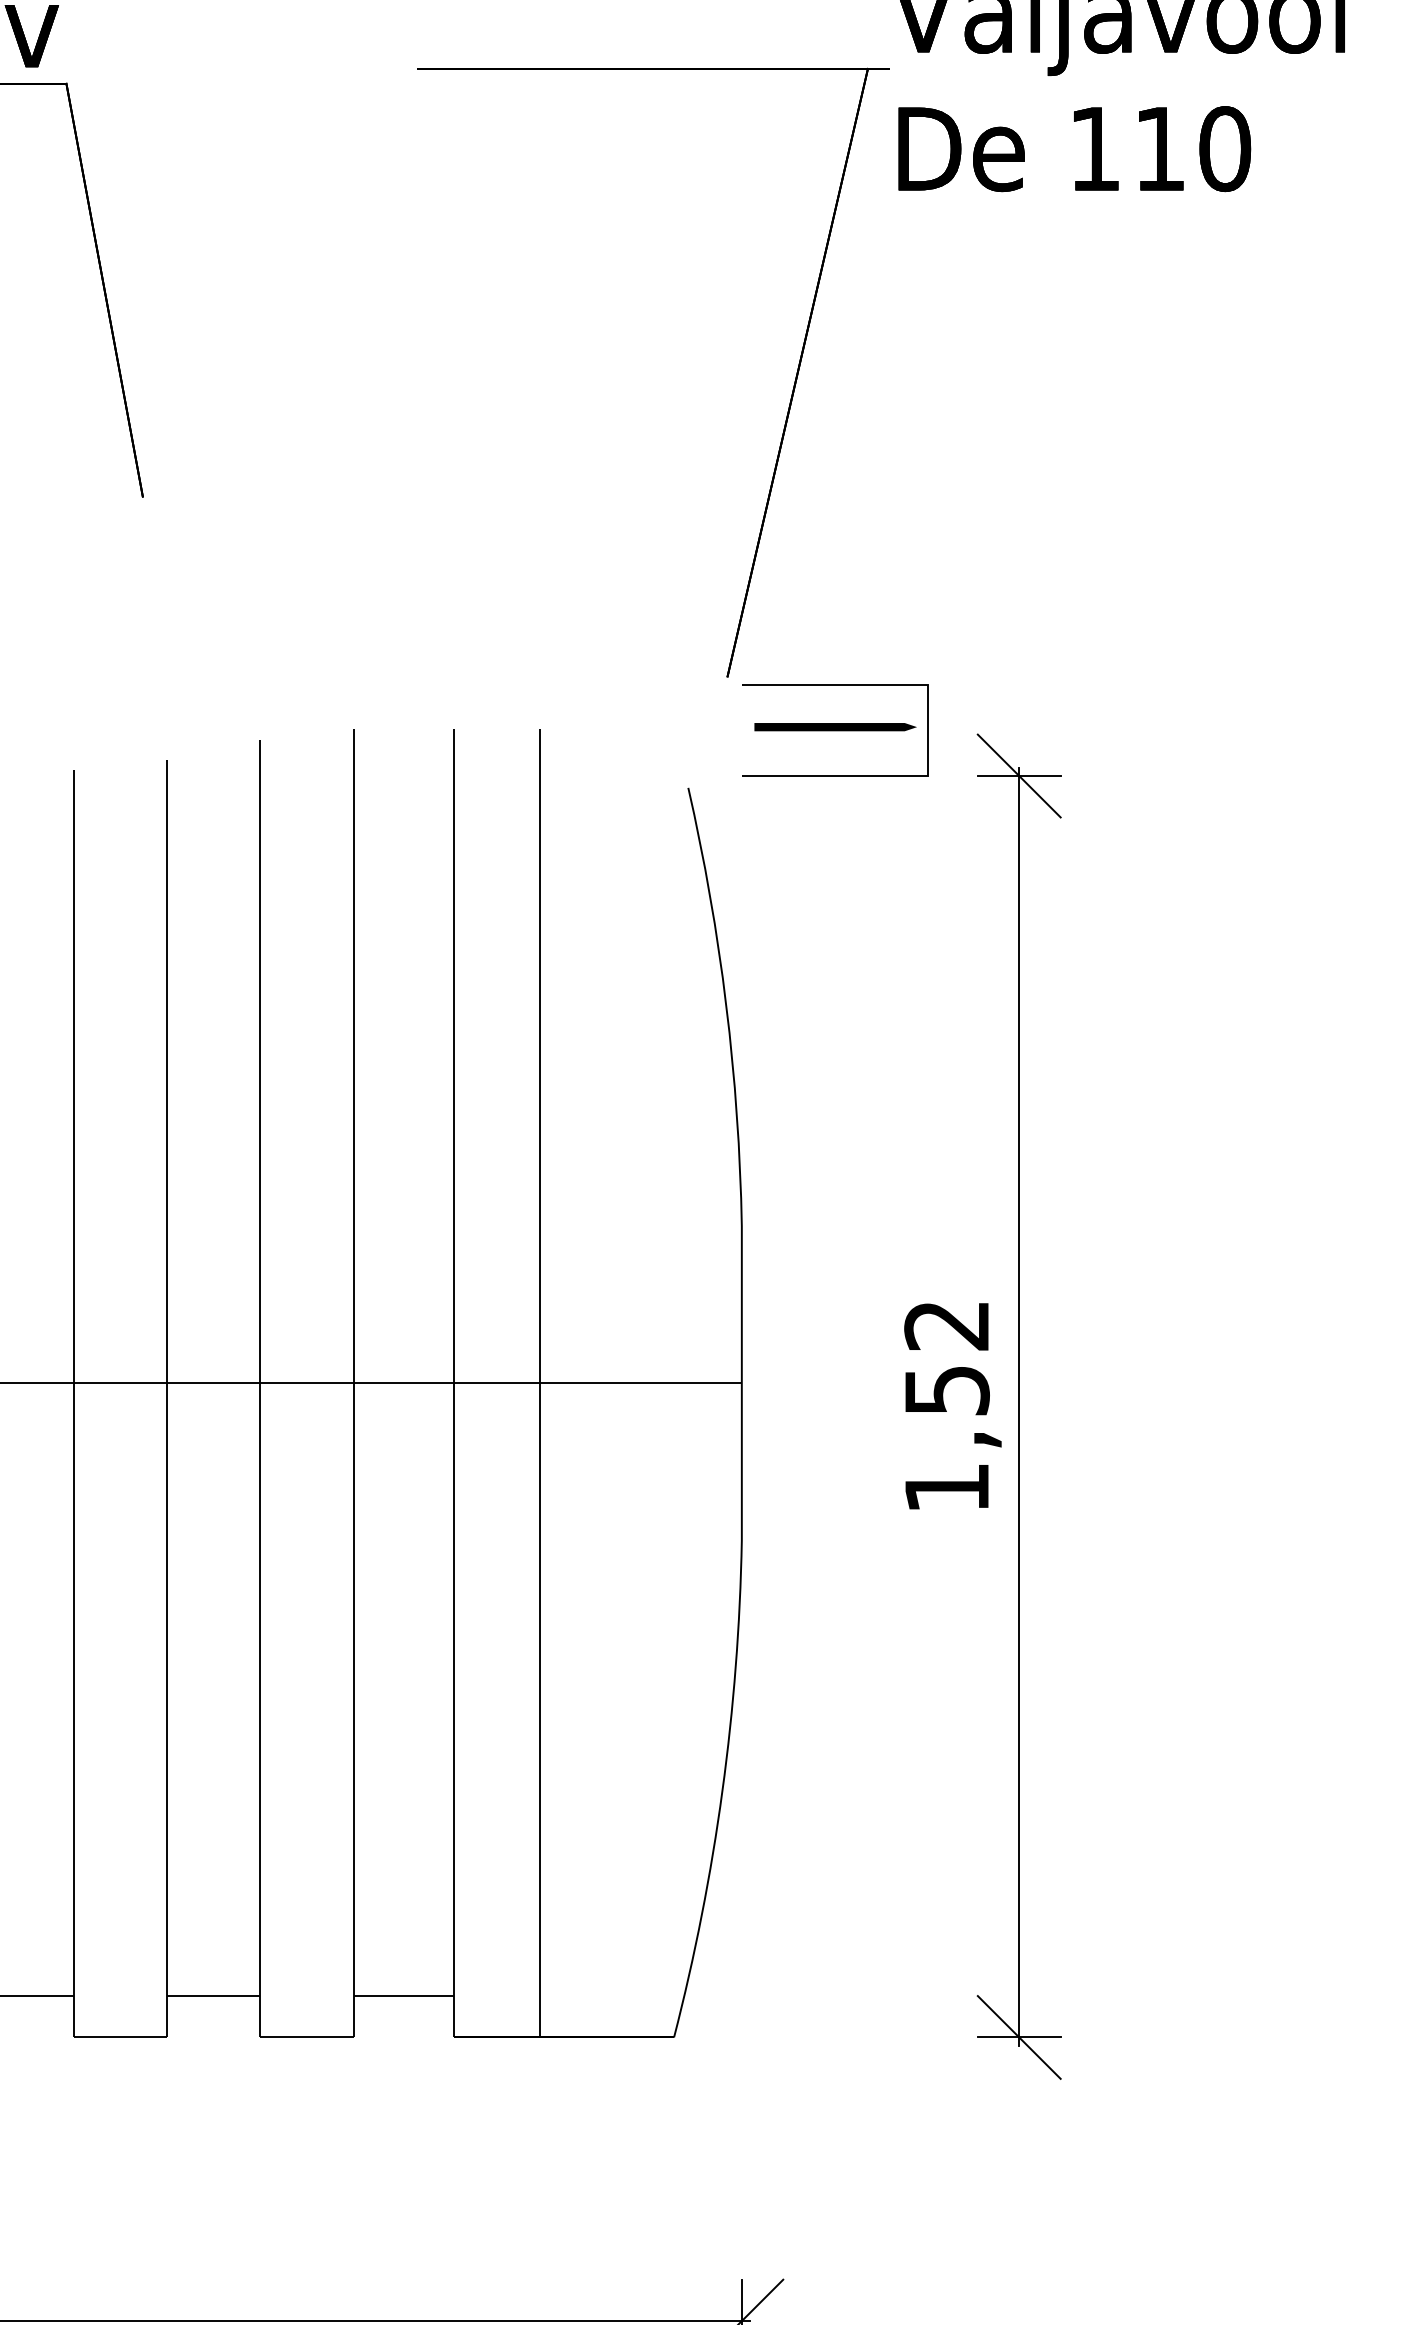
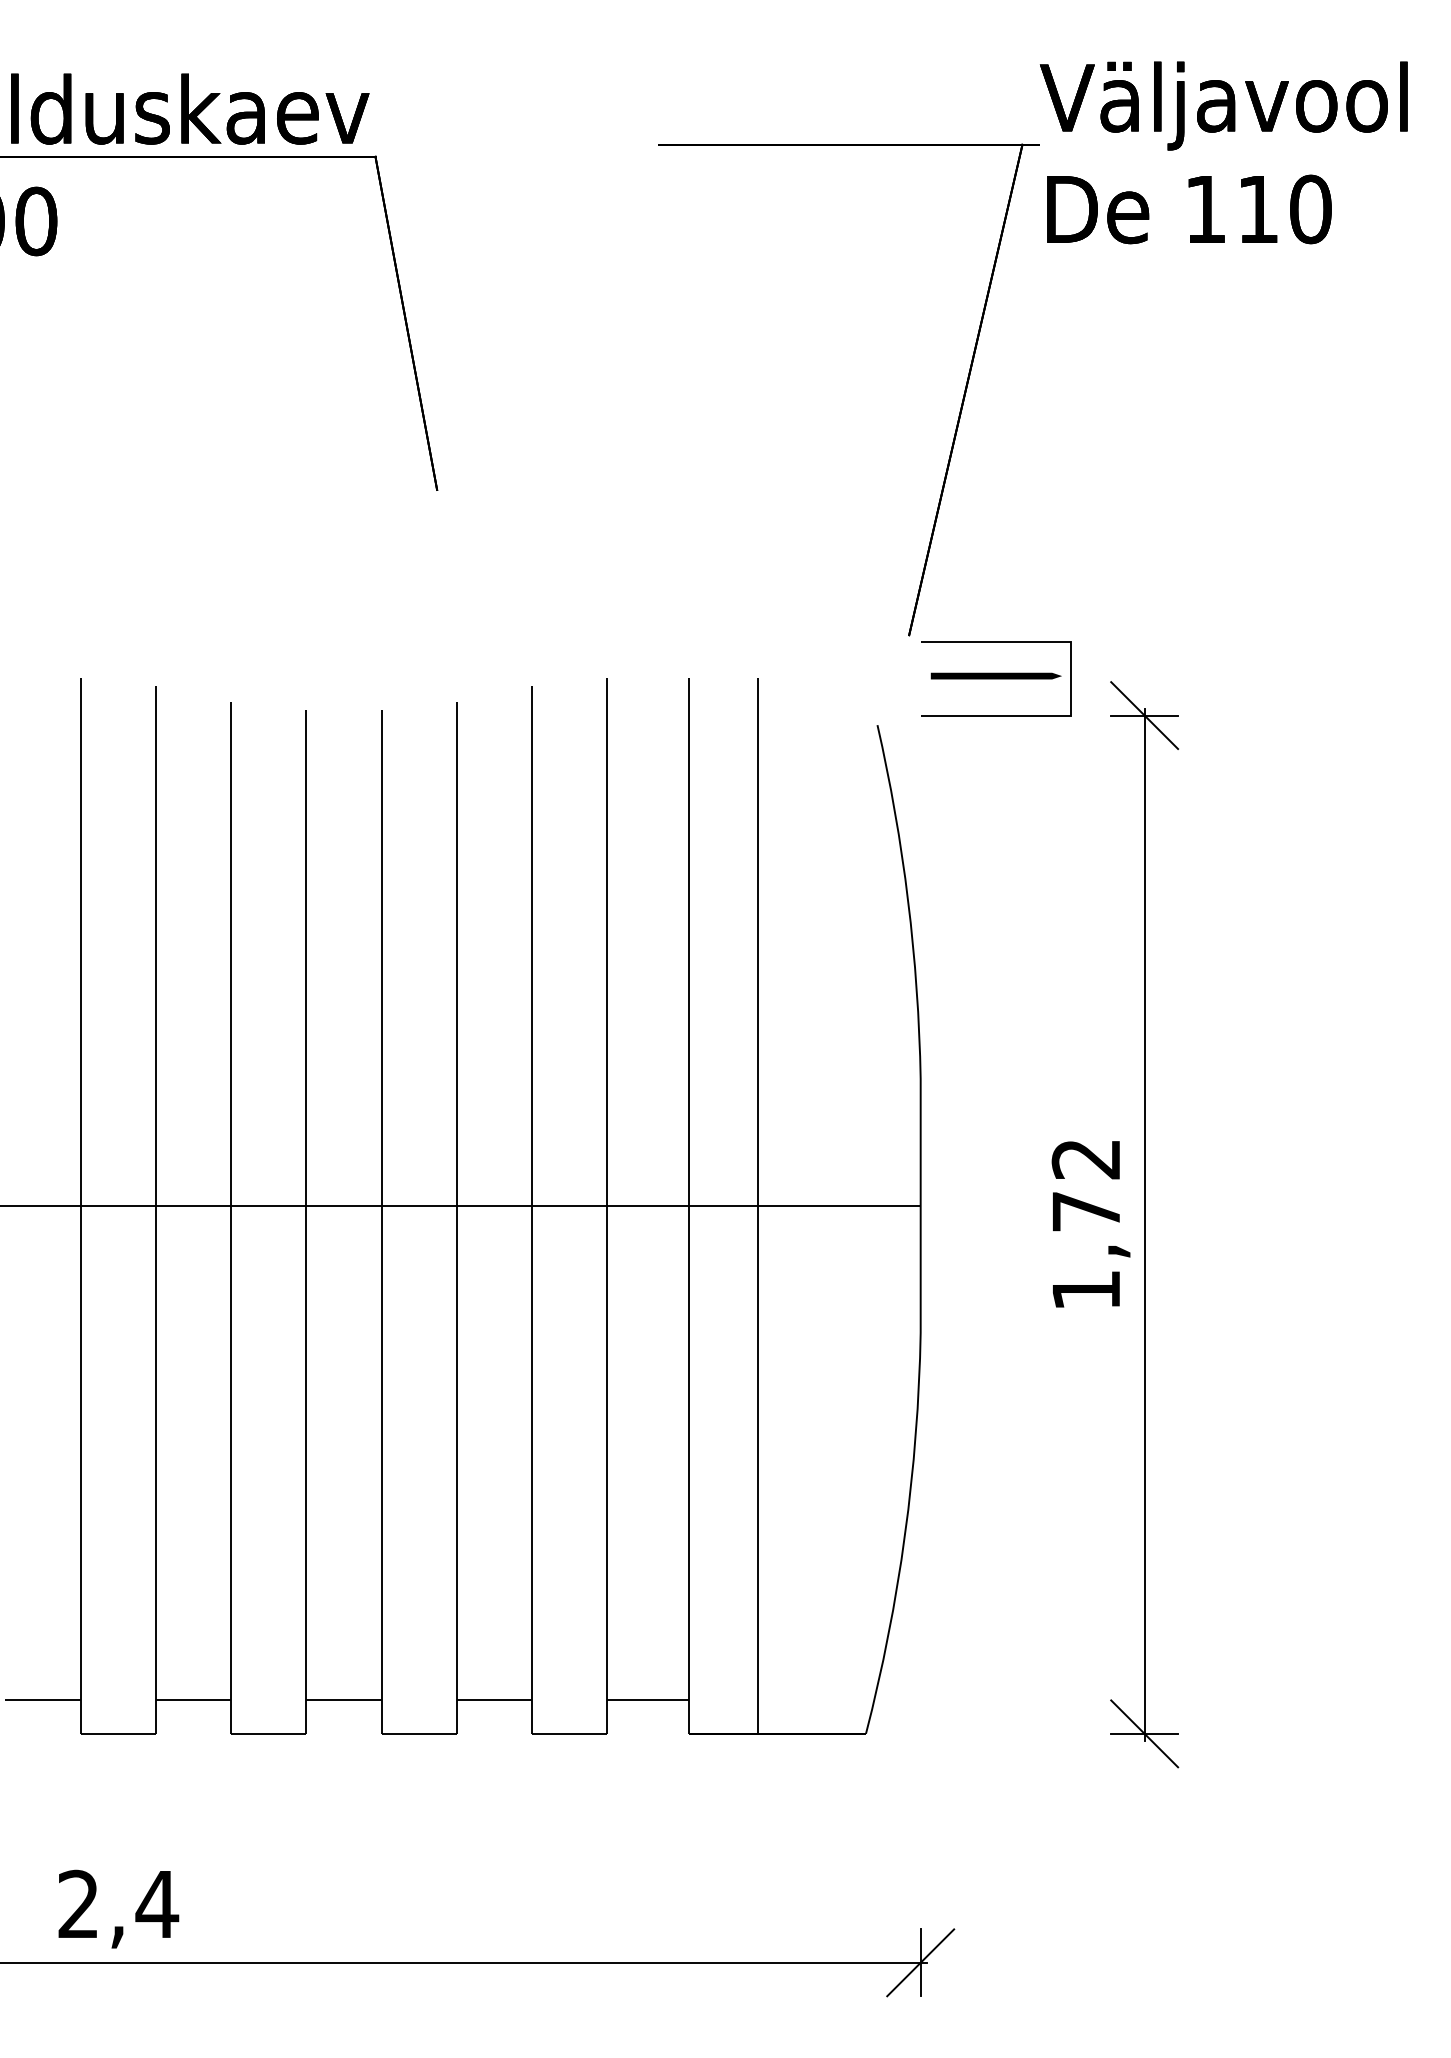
text: (947, 1390) -> (1086, 1211), 1,52 -> 1,72

